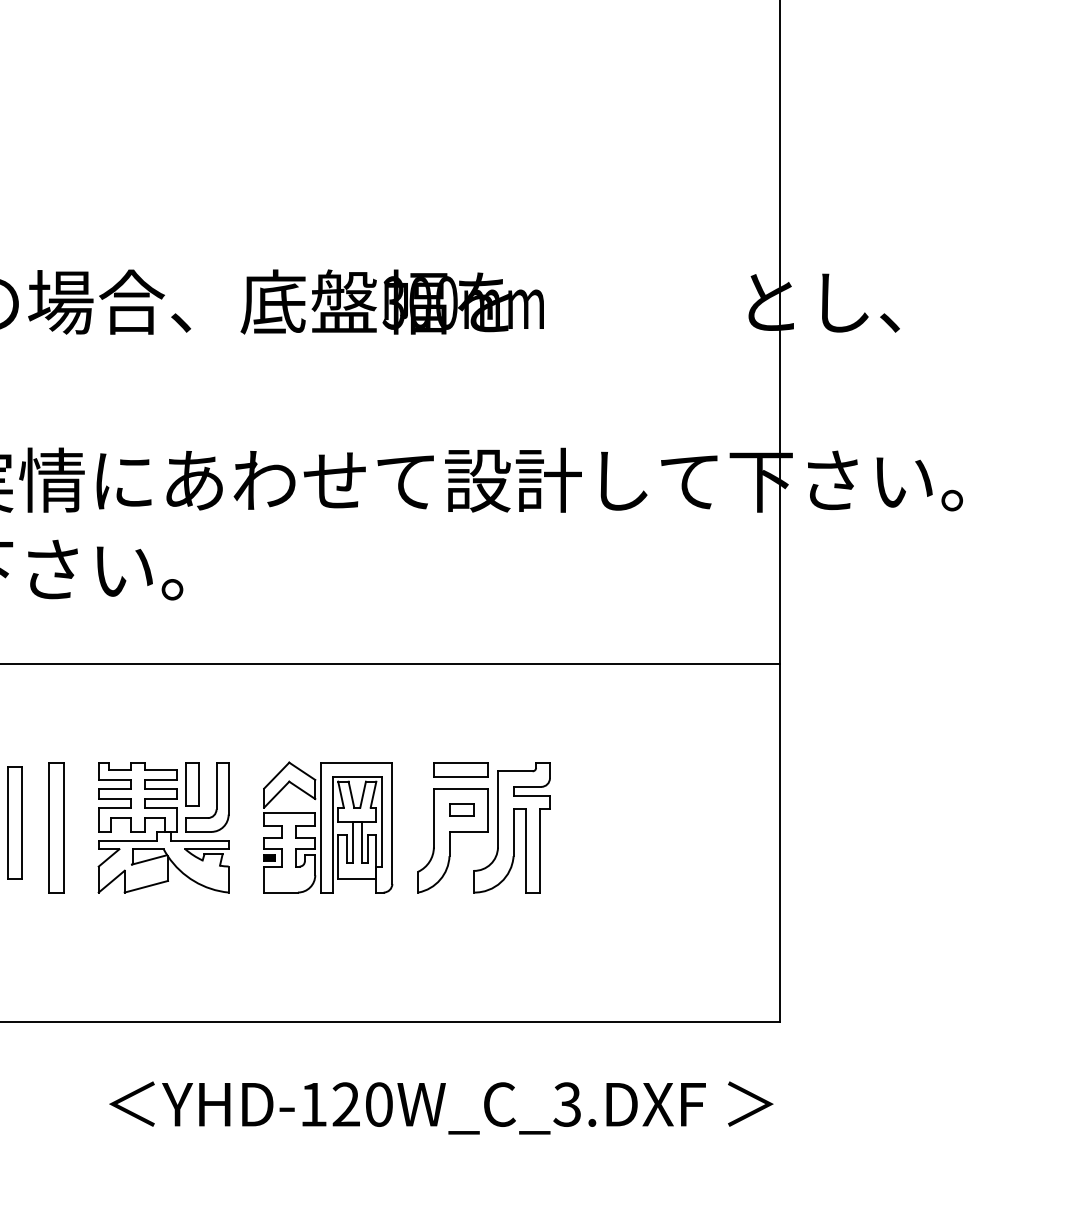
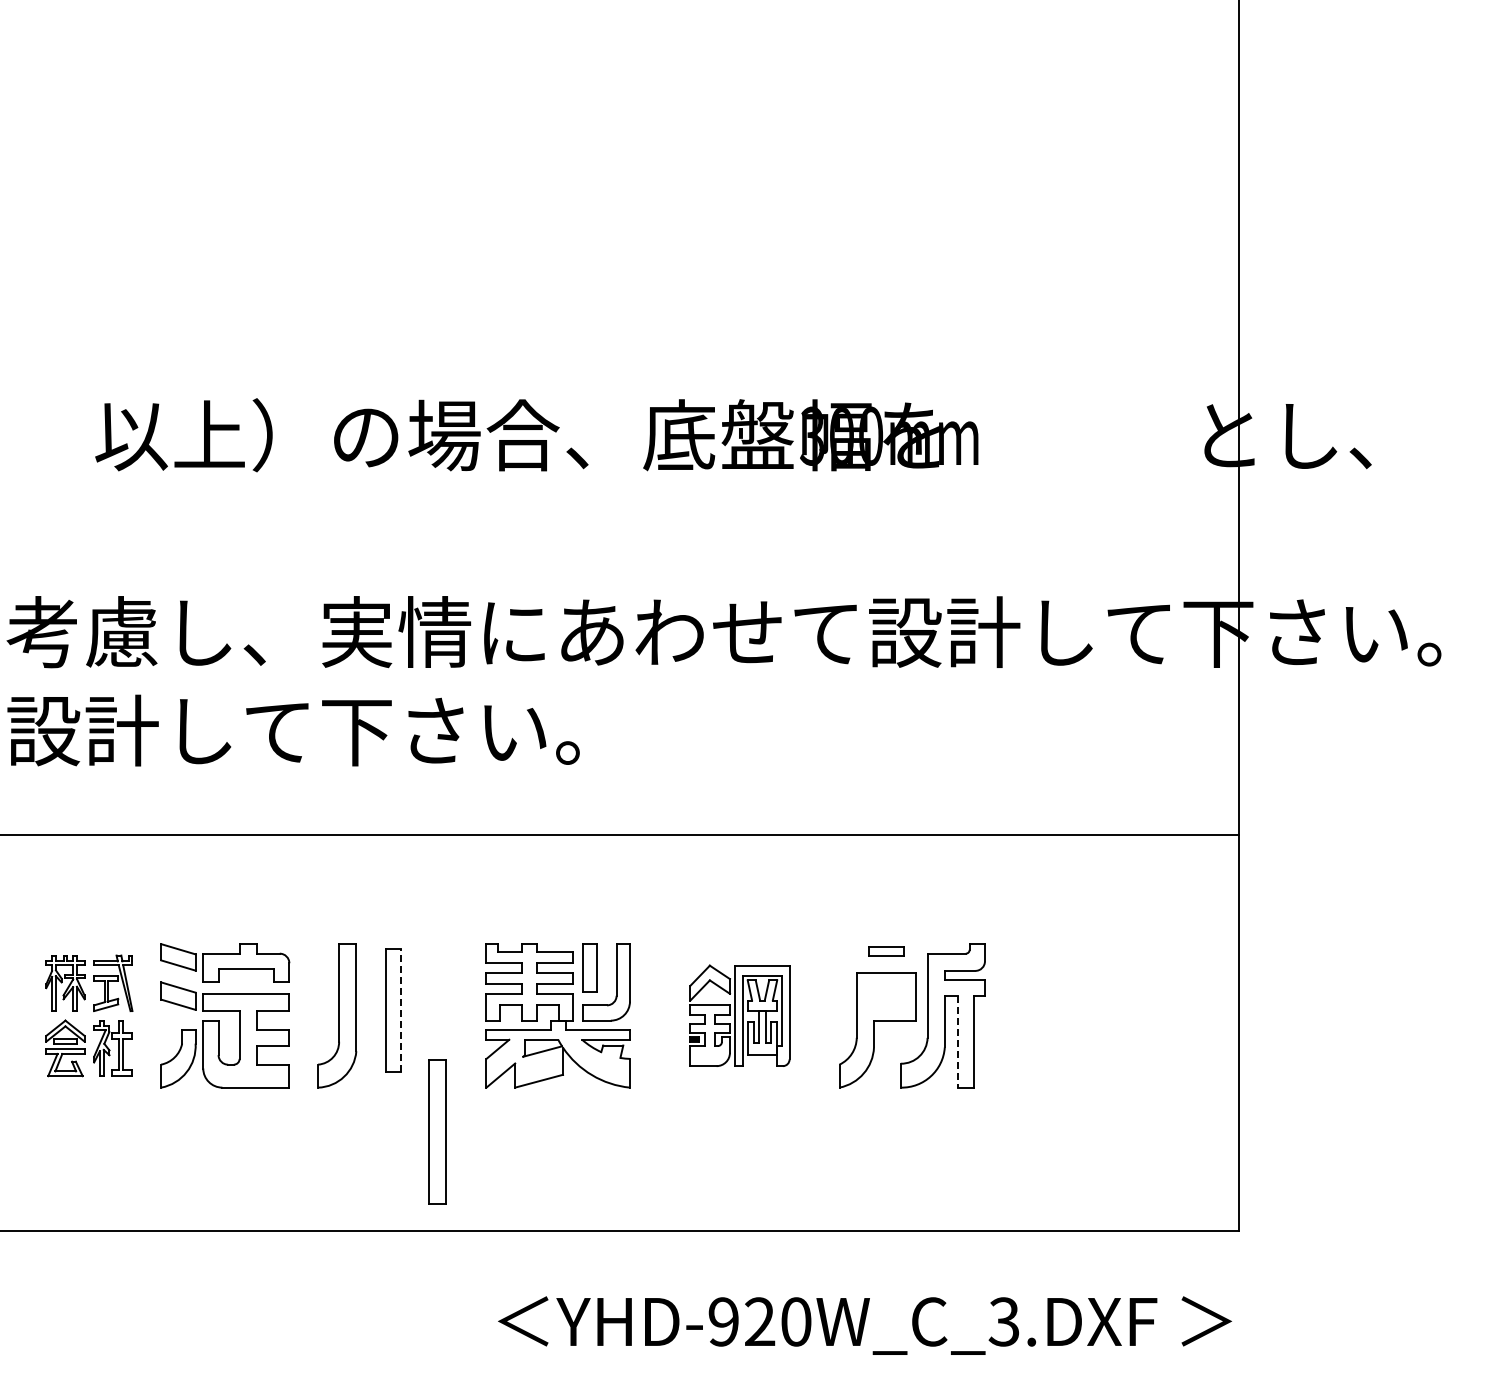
part: (460, 769) -> (886, 951), size x0.6
part: (461, 810) -> (887, 996), removed
line: (21, 822) -> (401, 1010), solid -> dashed
part: (56, 827) -> (437, 1131), moved
part: (327, 827) -> (739, 1015), size x0.7
line: (525, 850) -> (958, 1041), solid -> dashed
text: (313, 1104) -> (723, 1321), YHD-120W_C_3.DXF -> YHD-920W_C_3.DXF

